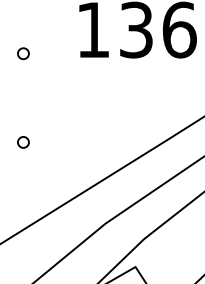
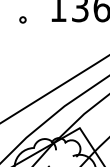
part: (22, 141) -> (22, 64), removed

